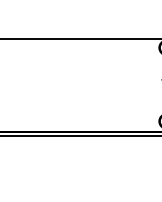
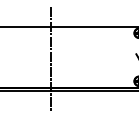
line: (32, 86) -> (51, 58), added

